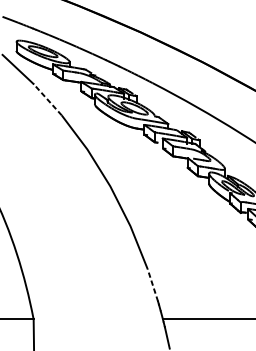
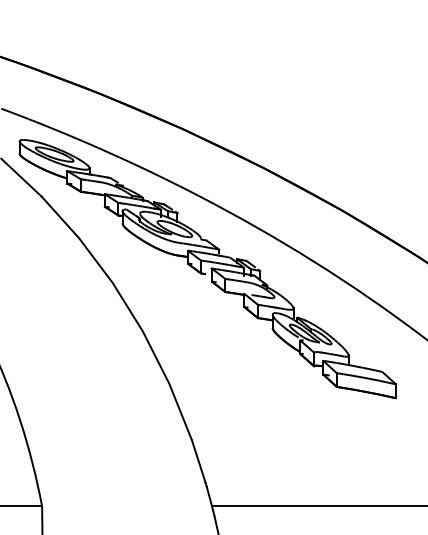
line: (47, 99) -> (60, 217), dashed -> solid
line: (152, 285) -> (198, 461), dashed -> solid

